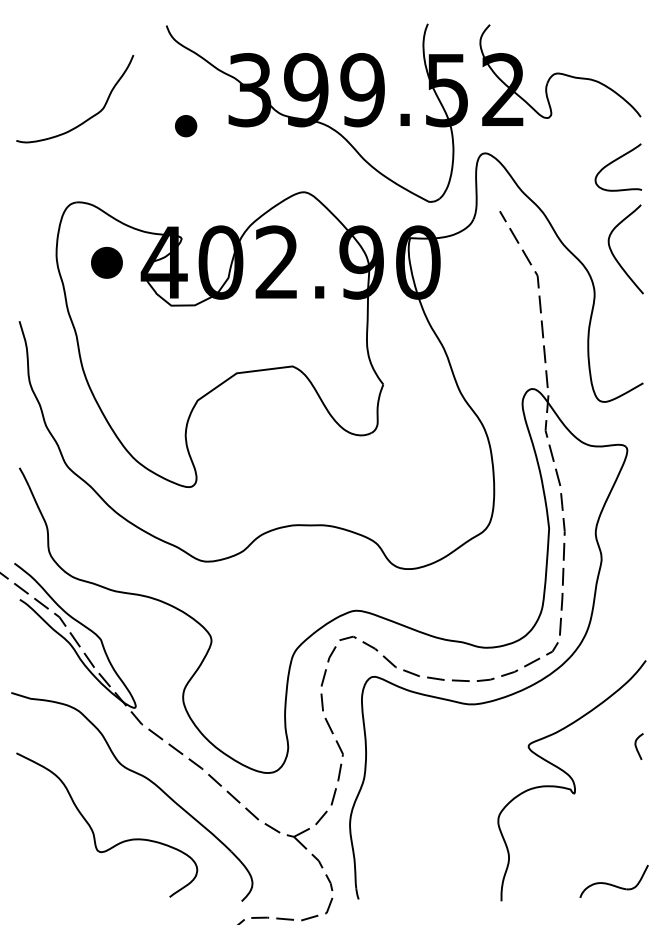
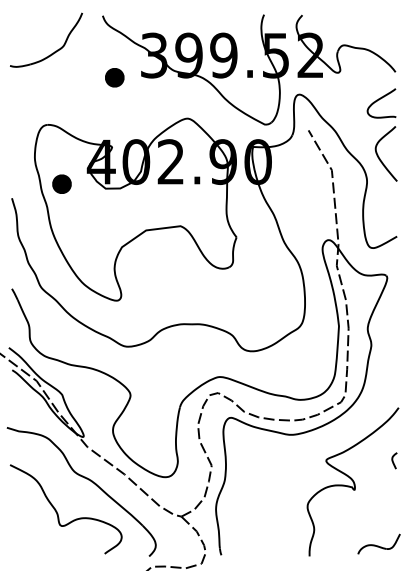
part: (88, 117) -> (54, 51), moved
part: (185, 125) -> (114, 77), size x1.43
part: (106, 261) -> (61, 183), moved

